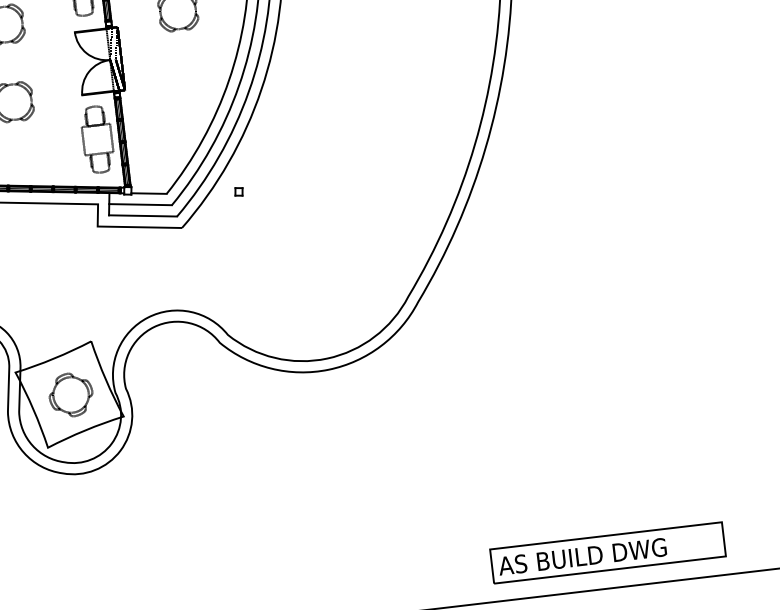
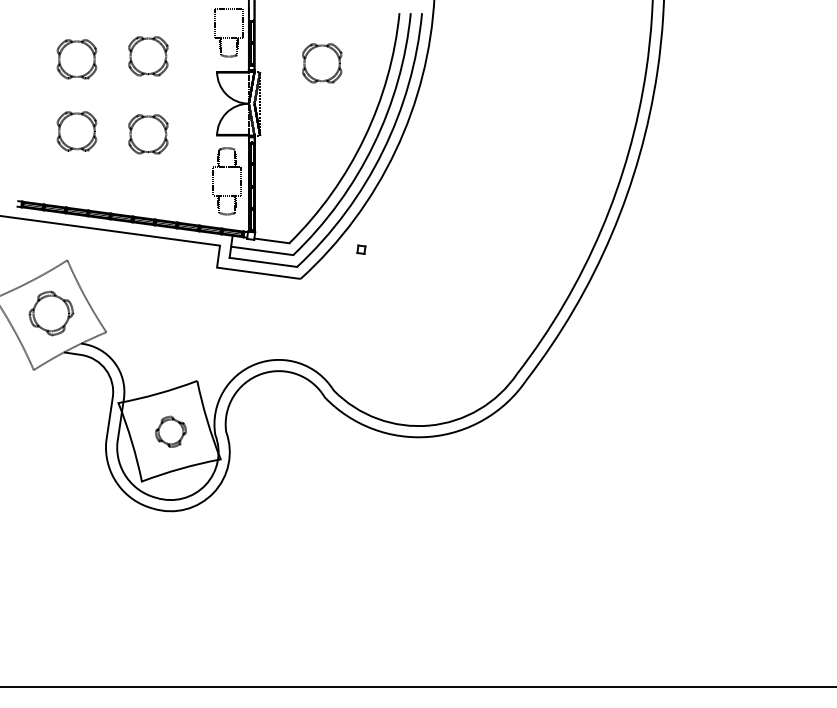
part: (70, 394) -> (170, 431), size x0.7
part: (607, 553) -> (685, 651), removed

